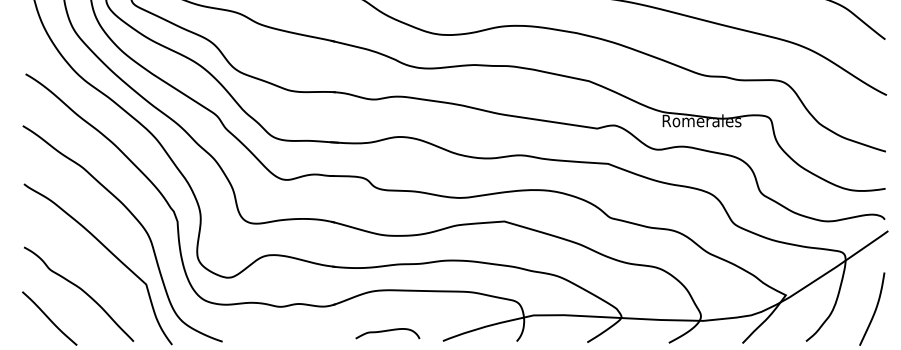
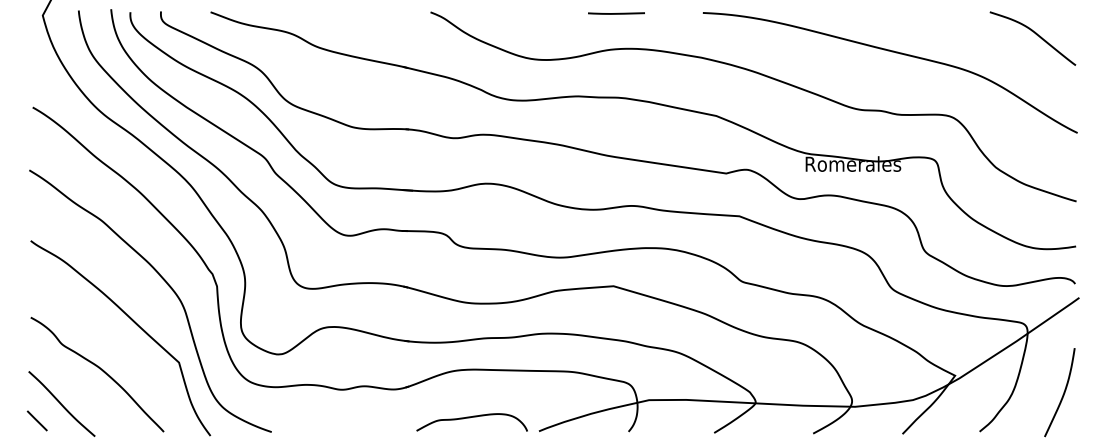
line: (28, 332) -> (36, 420), added
part: (387, 333) -> (471, 422), size x1.43

